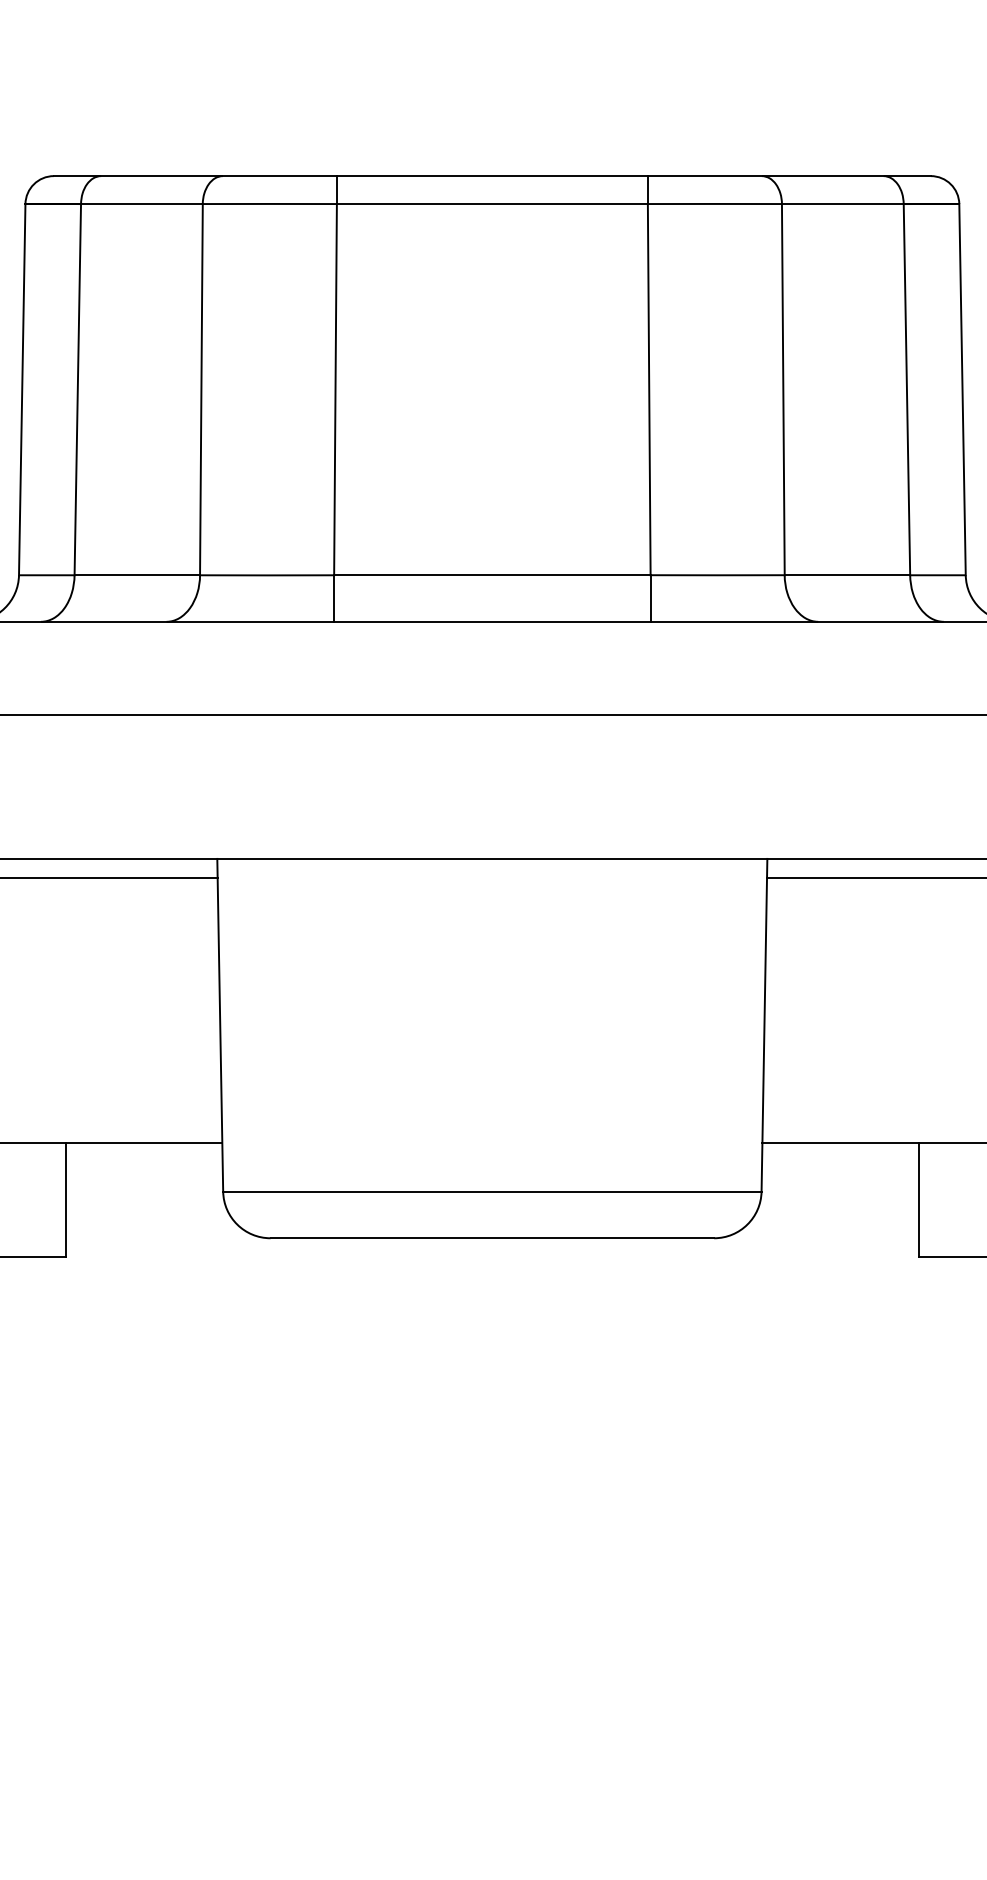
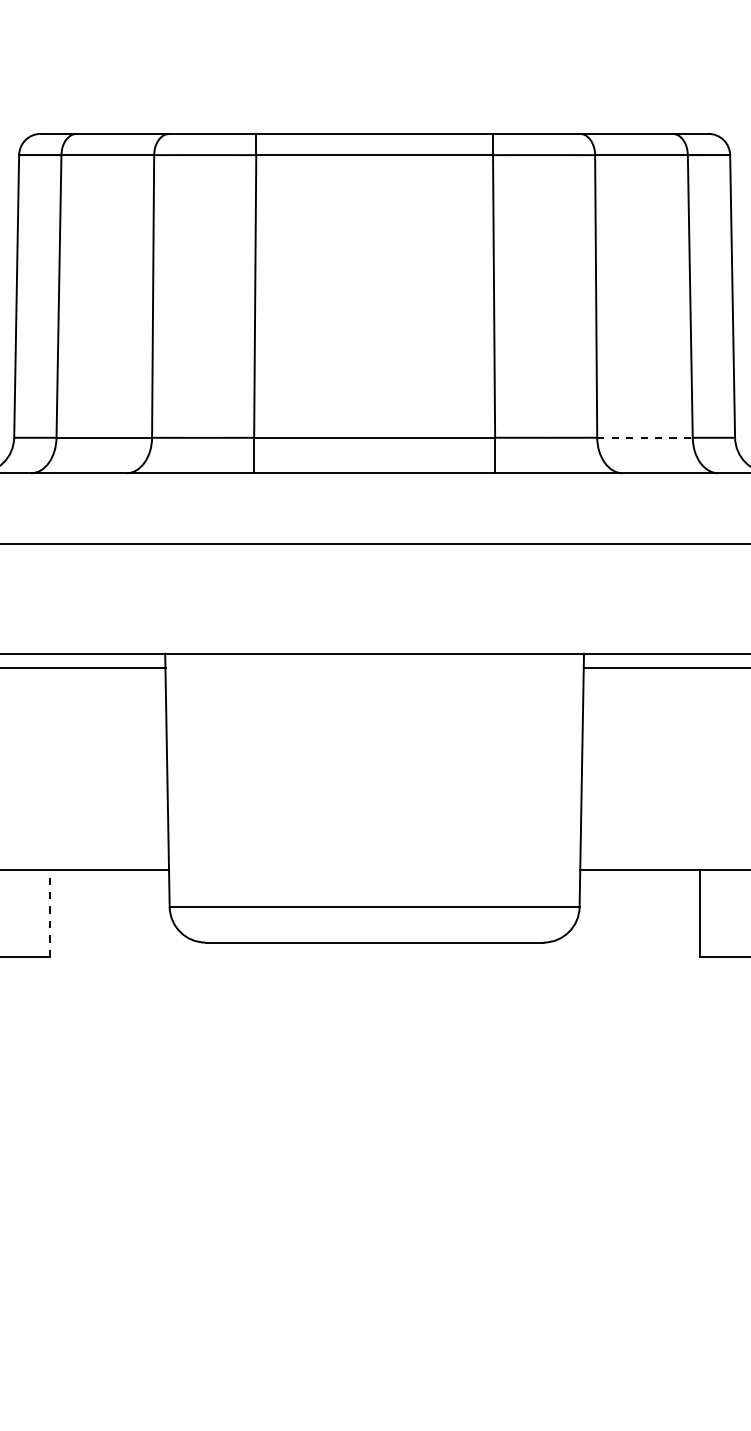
line: (847, 575) -> (645, 437), solid -> dashed
line: (65, 1200) -> (49, 913), solid -> dashed

